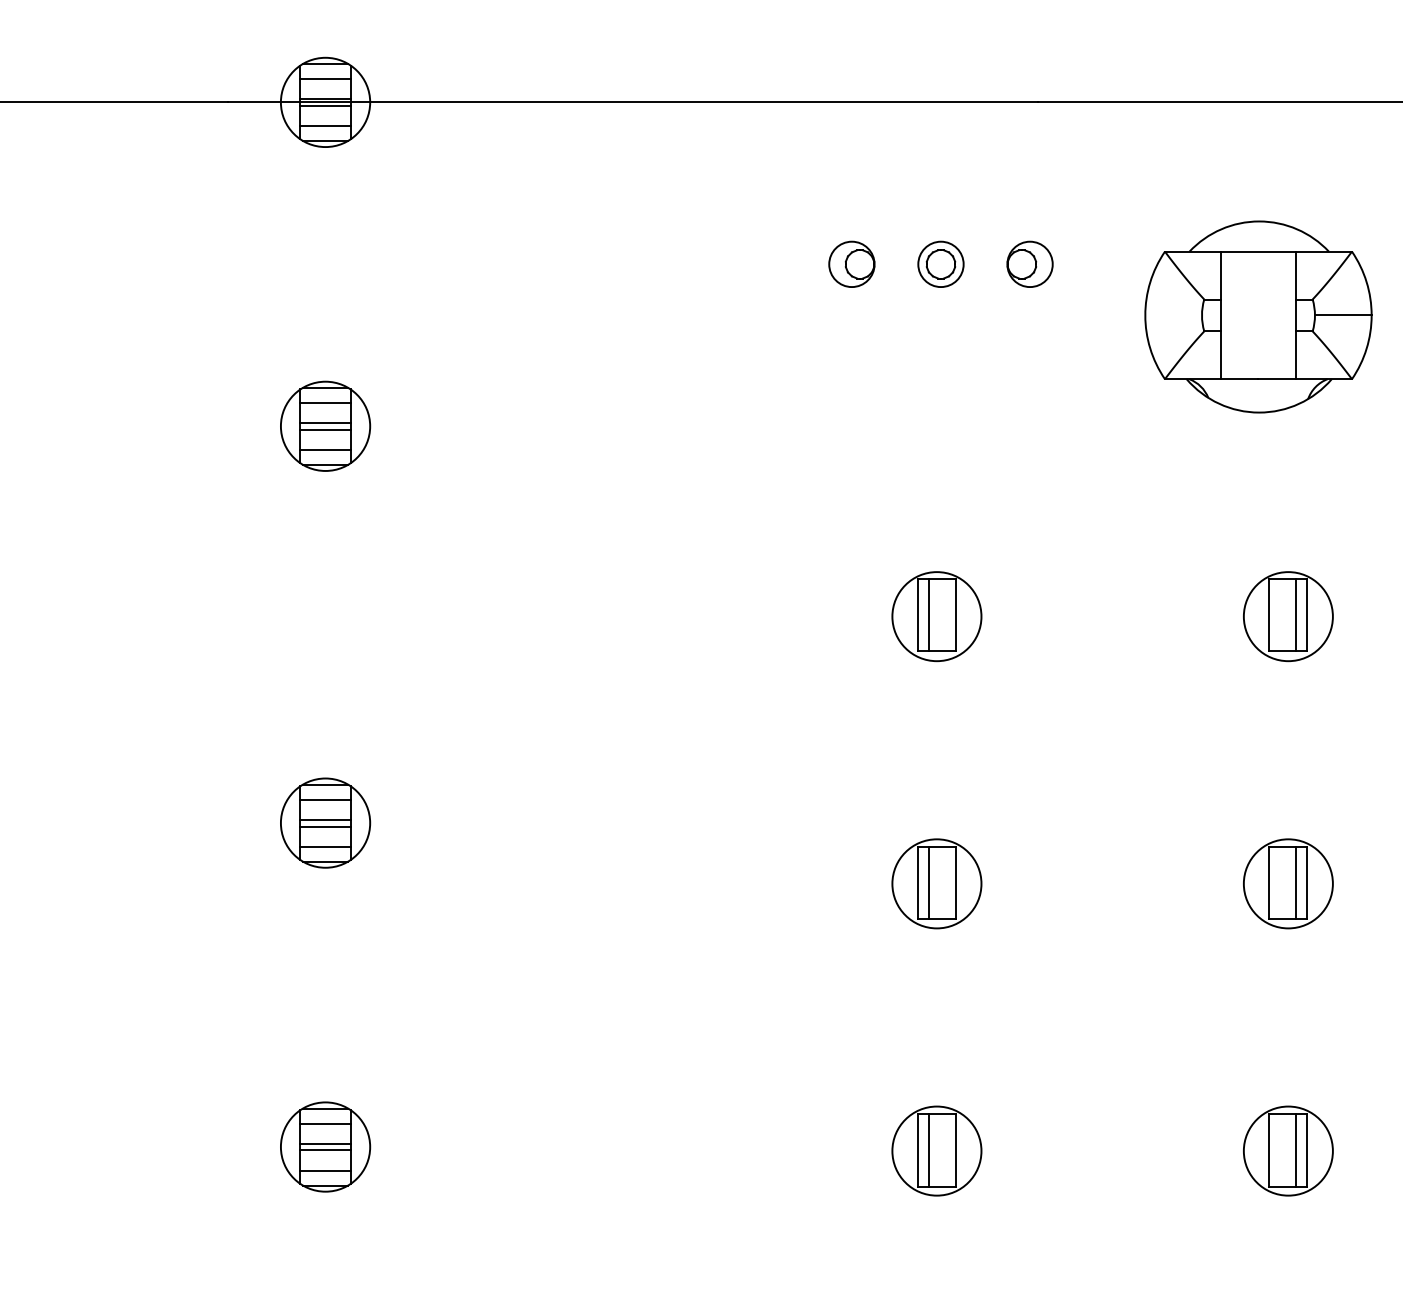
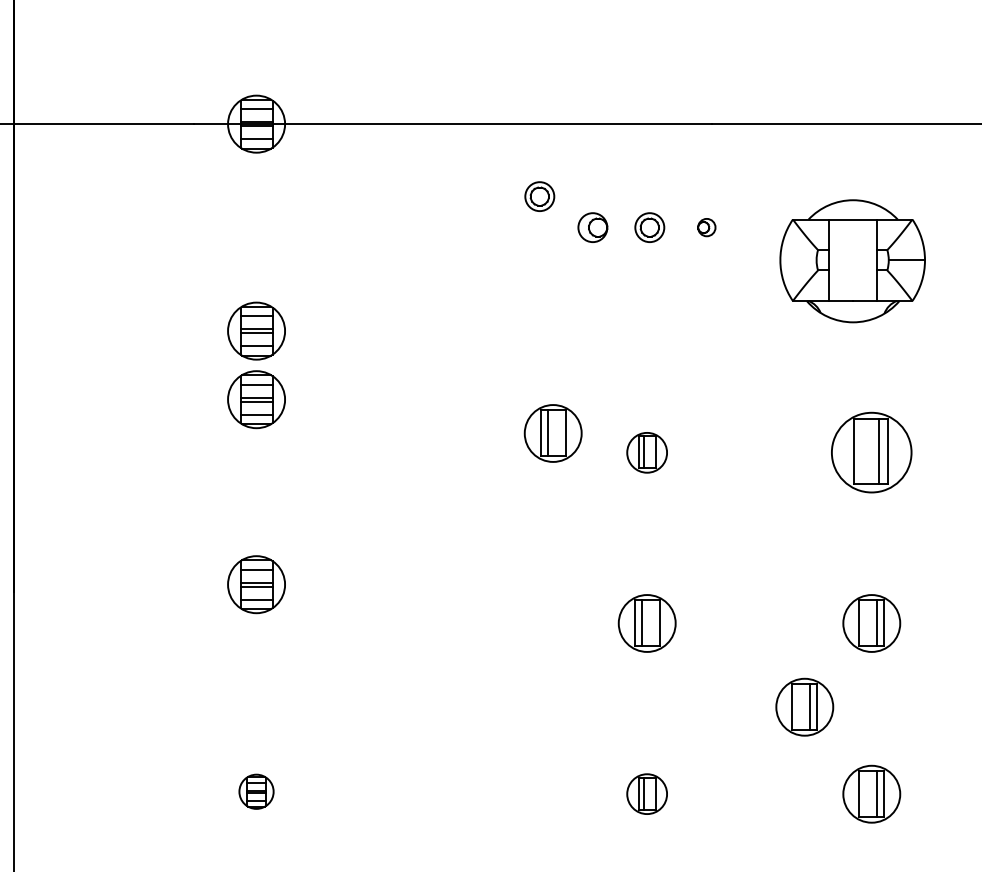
part: (768, 215) -> (539, 196), added
part: (1029, 264) -> (706, 227), size x0.6
part: (325, 533) -> (256, 399), added
part: (788, 586) -> (552, 433), added
part: (935, 616) -> (646, 452), size x0.7
part: (1287, 616) -> (871, 452), size x1.4
part: (1183, 1013) -> (804, 706), added
part: (325, 1146) -> (256, 791), size x0.6
part: (935, 1149) -> (646, 793), size x0.7

